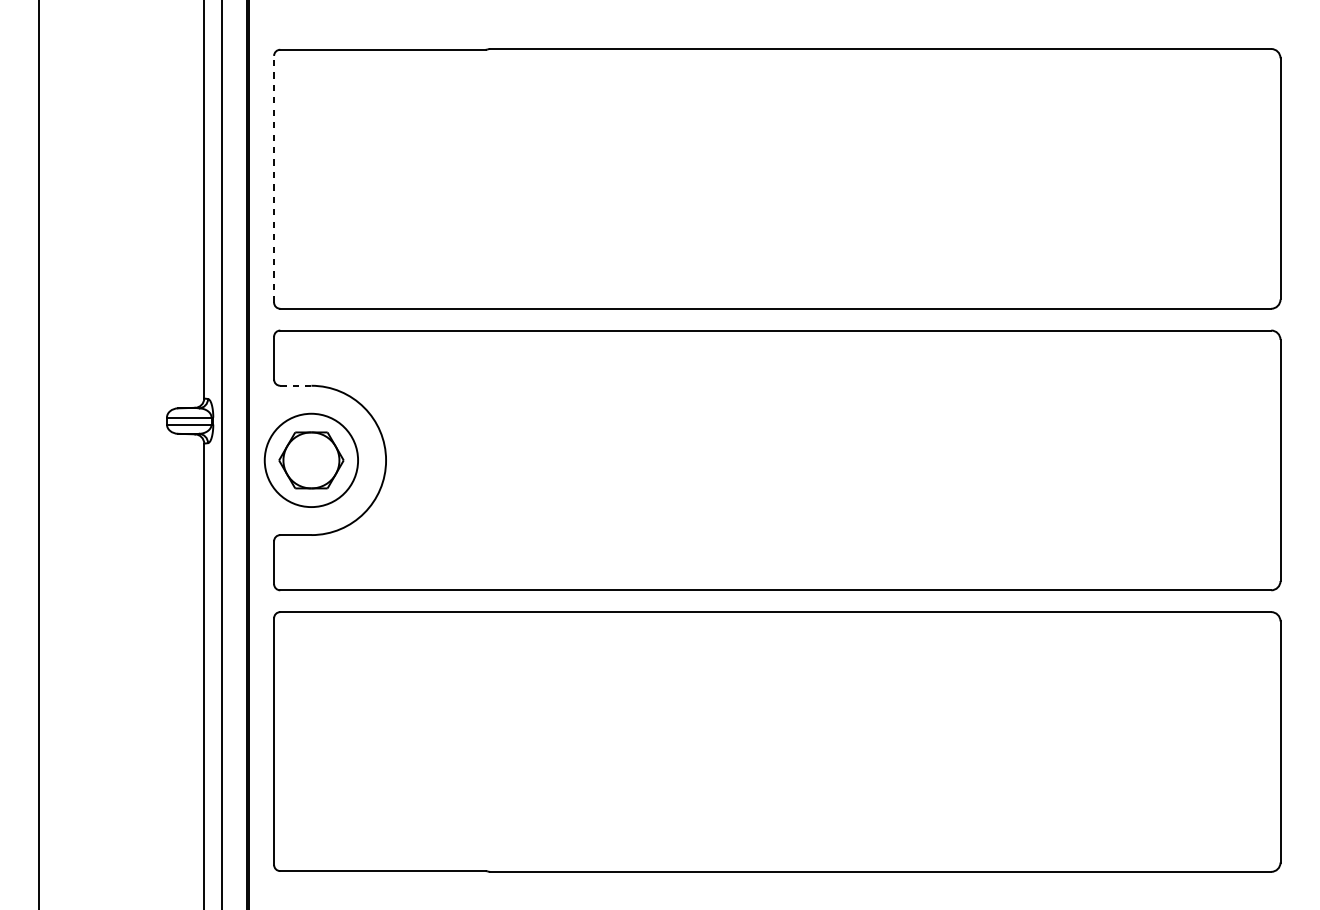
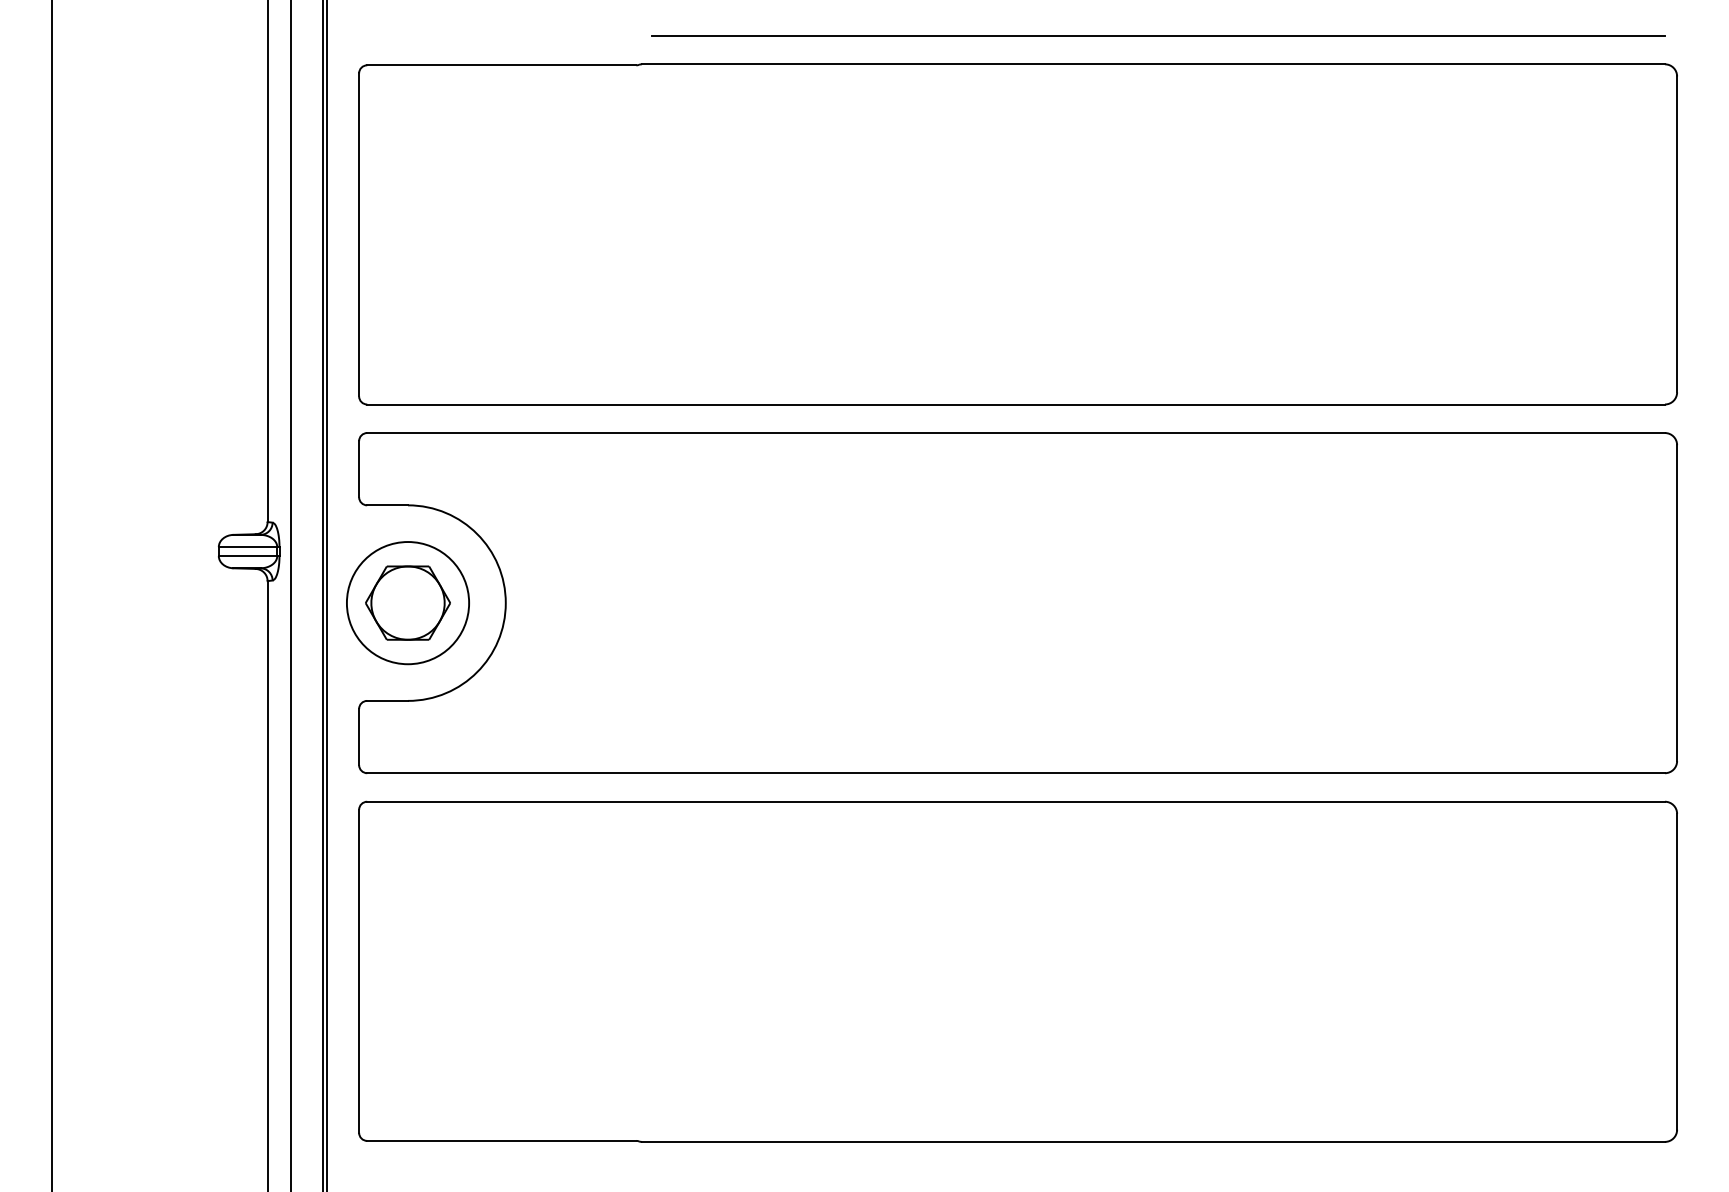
line: (884, 27) -> (1158, 35), added
line: (274, 178) -> (359, 234), dashed -> solid
line: (295, 385) -> (387, 505), dashed -> solid

